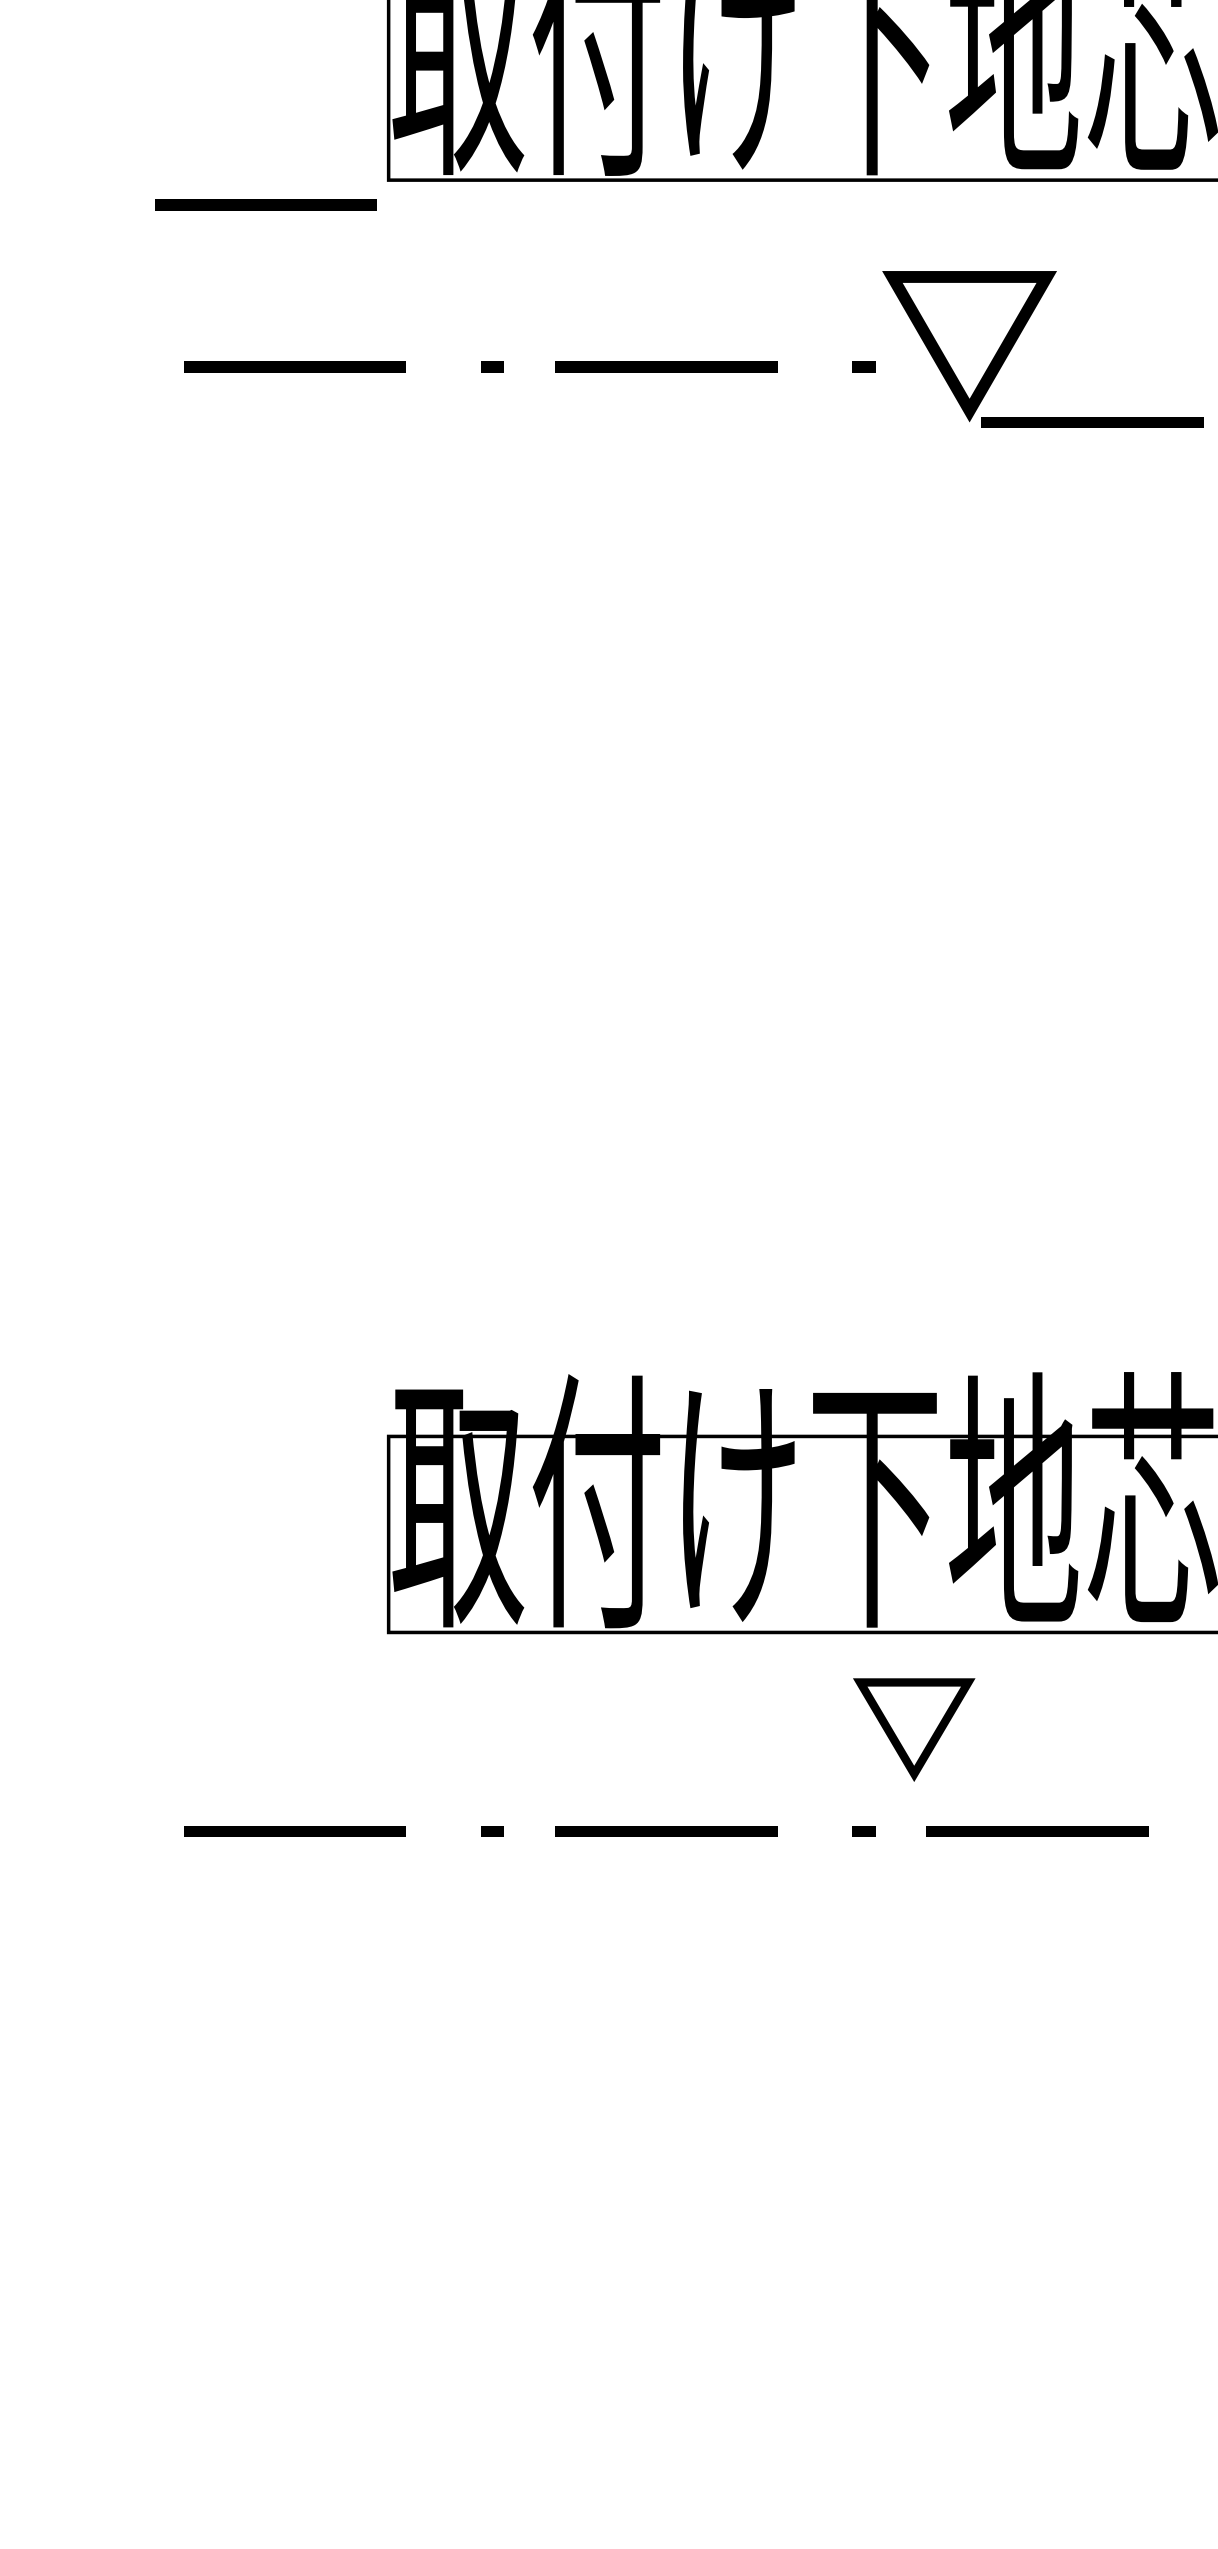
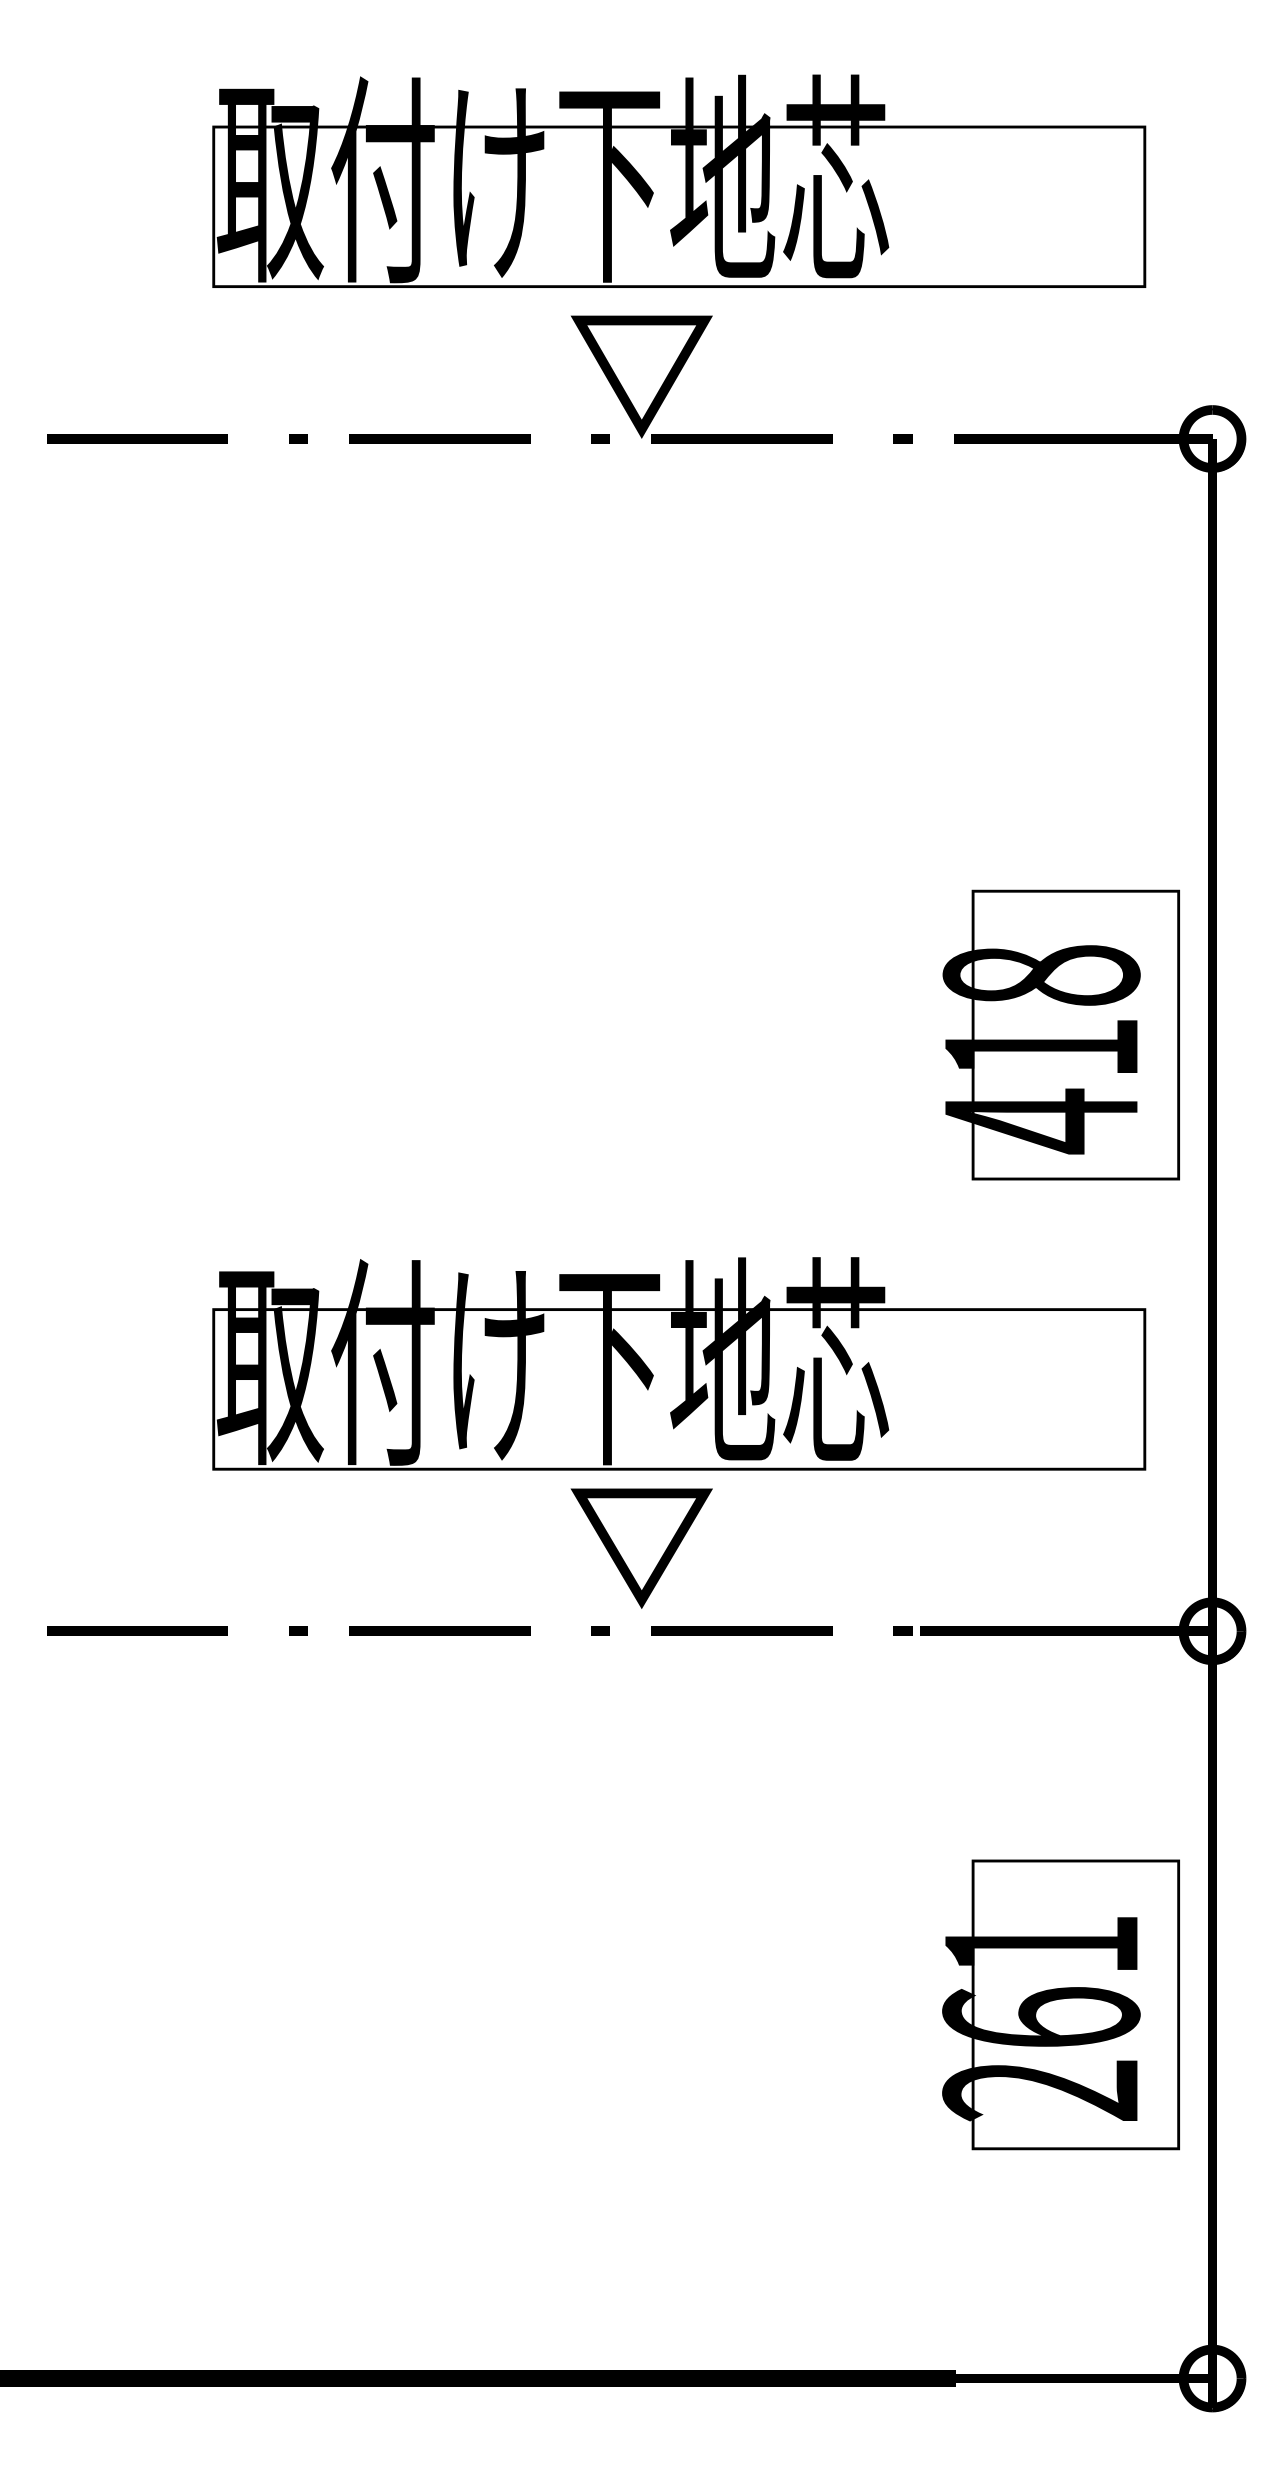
line: (265, 204) -> (113, 306), removed
part: (1020, 334) -> (683, 367), moved
part: (913, 1729) -> (641, 1548), size x1.43

